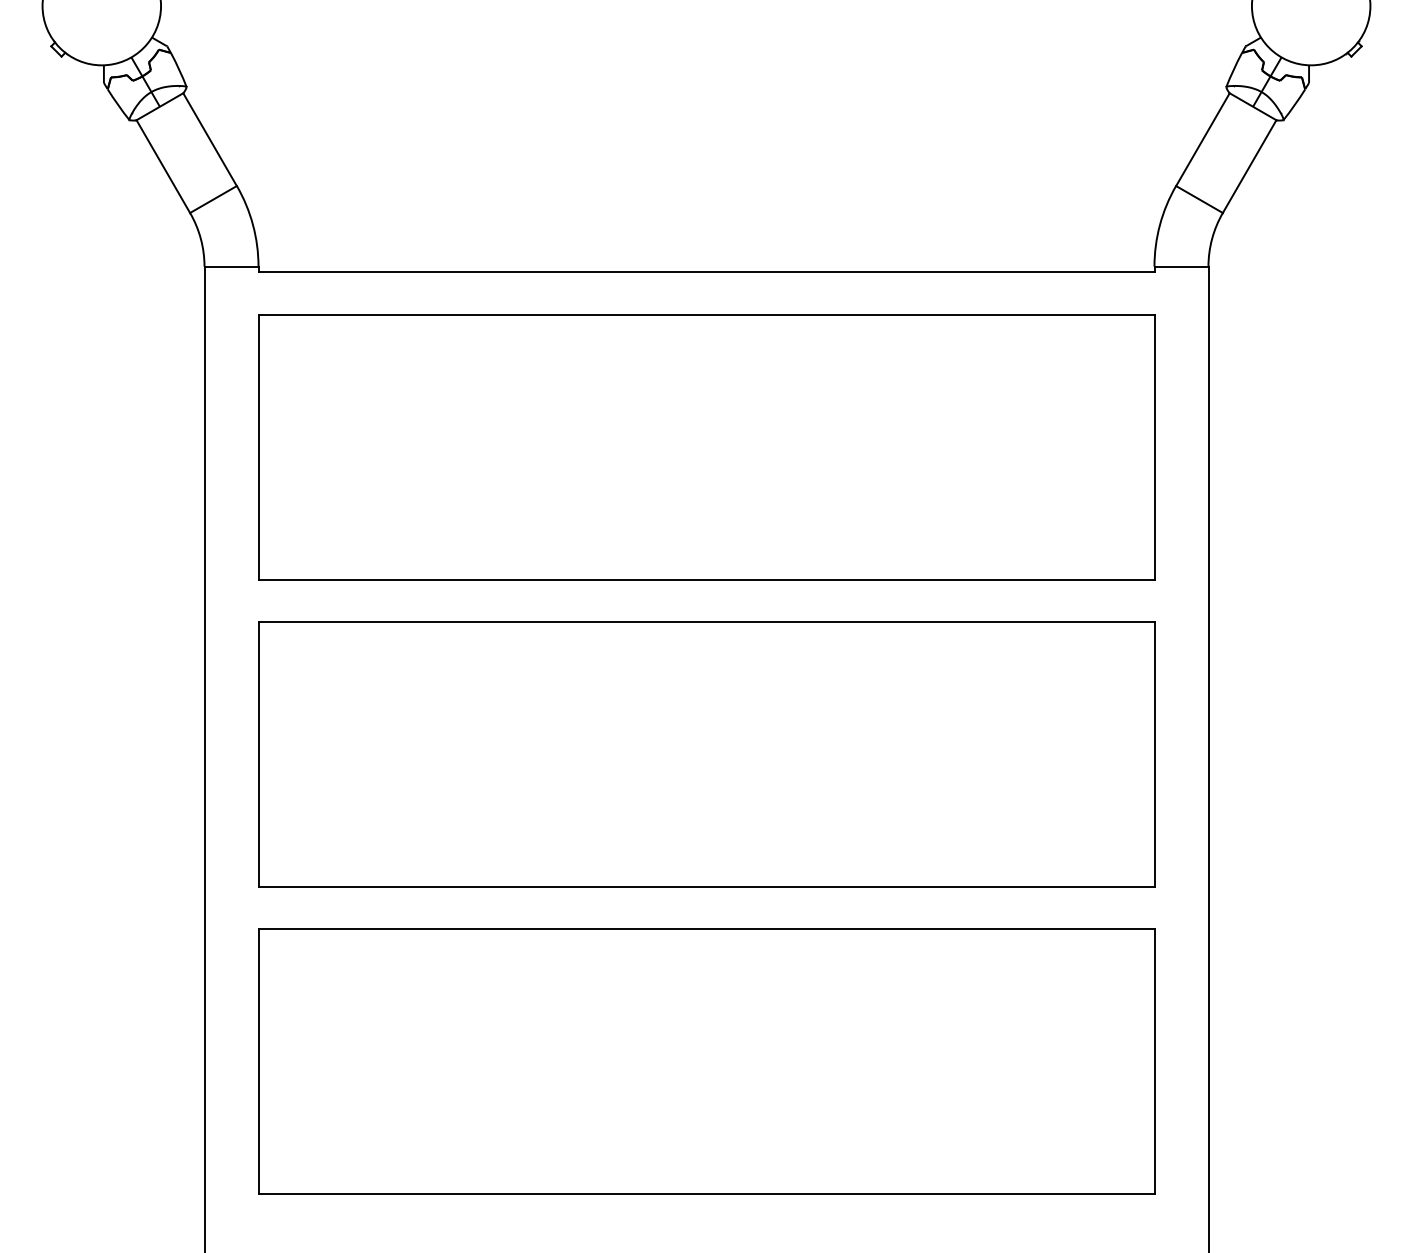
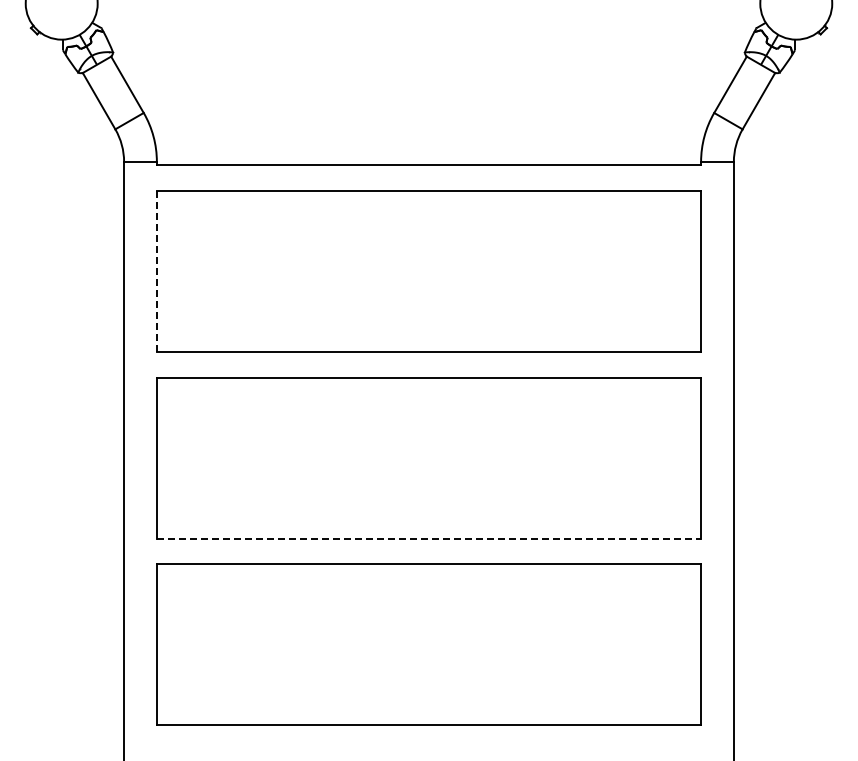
line: (257, 448) -> (156, 272), solid -> dashed
line: (707, 886) -> (429, 538), solid -> dashed

